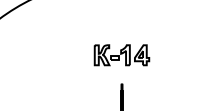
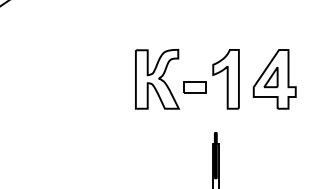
part: (121, 55) -> (214, 80), size x1.6

